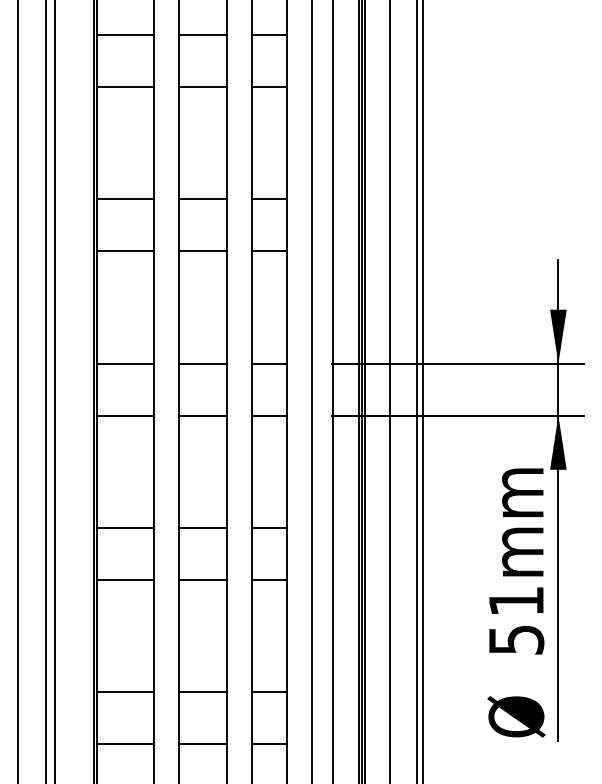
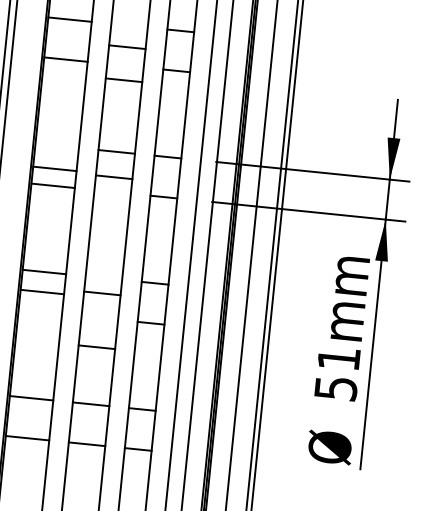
line: (202, 199) -> (127, 47), moved
line: (202, 251) -> (123, 80), moved
line: (125, 363) -> (55, 168), moved
line: (202, 415) -> (113, 177), moved
line: (202, 528) -> (102, 293), moved
line: (125, 580) -> (42, 292), moved
line: (202, 580) -> (96, 347), moved

